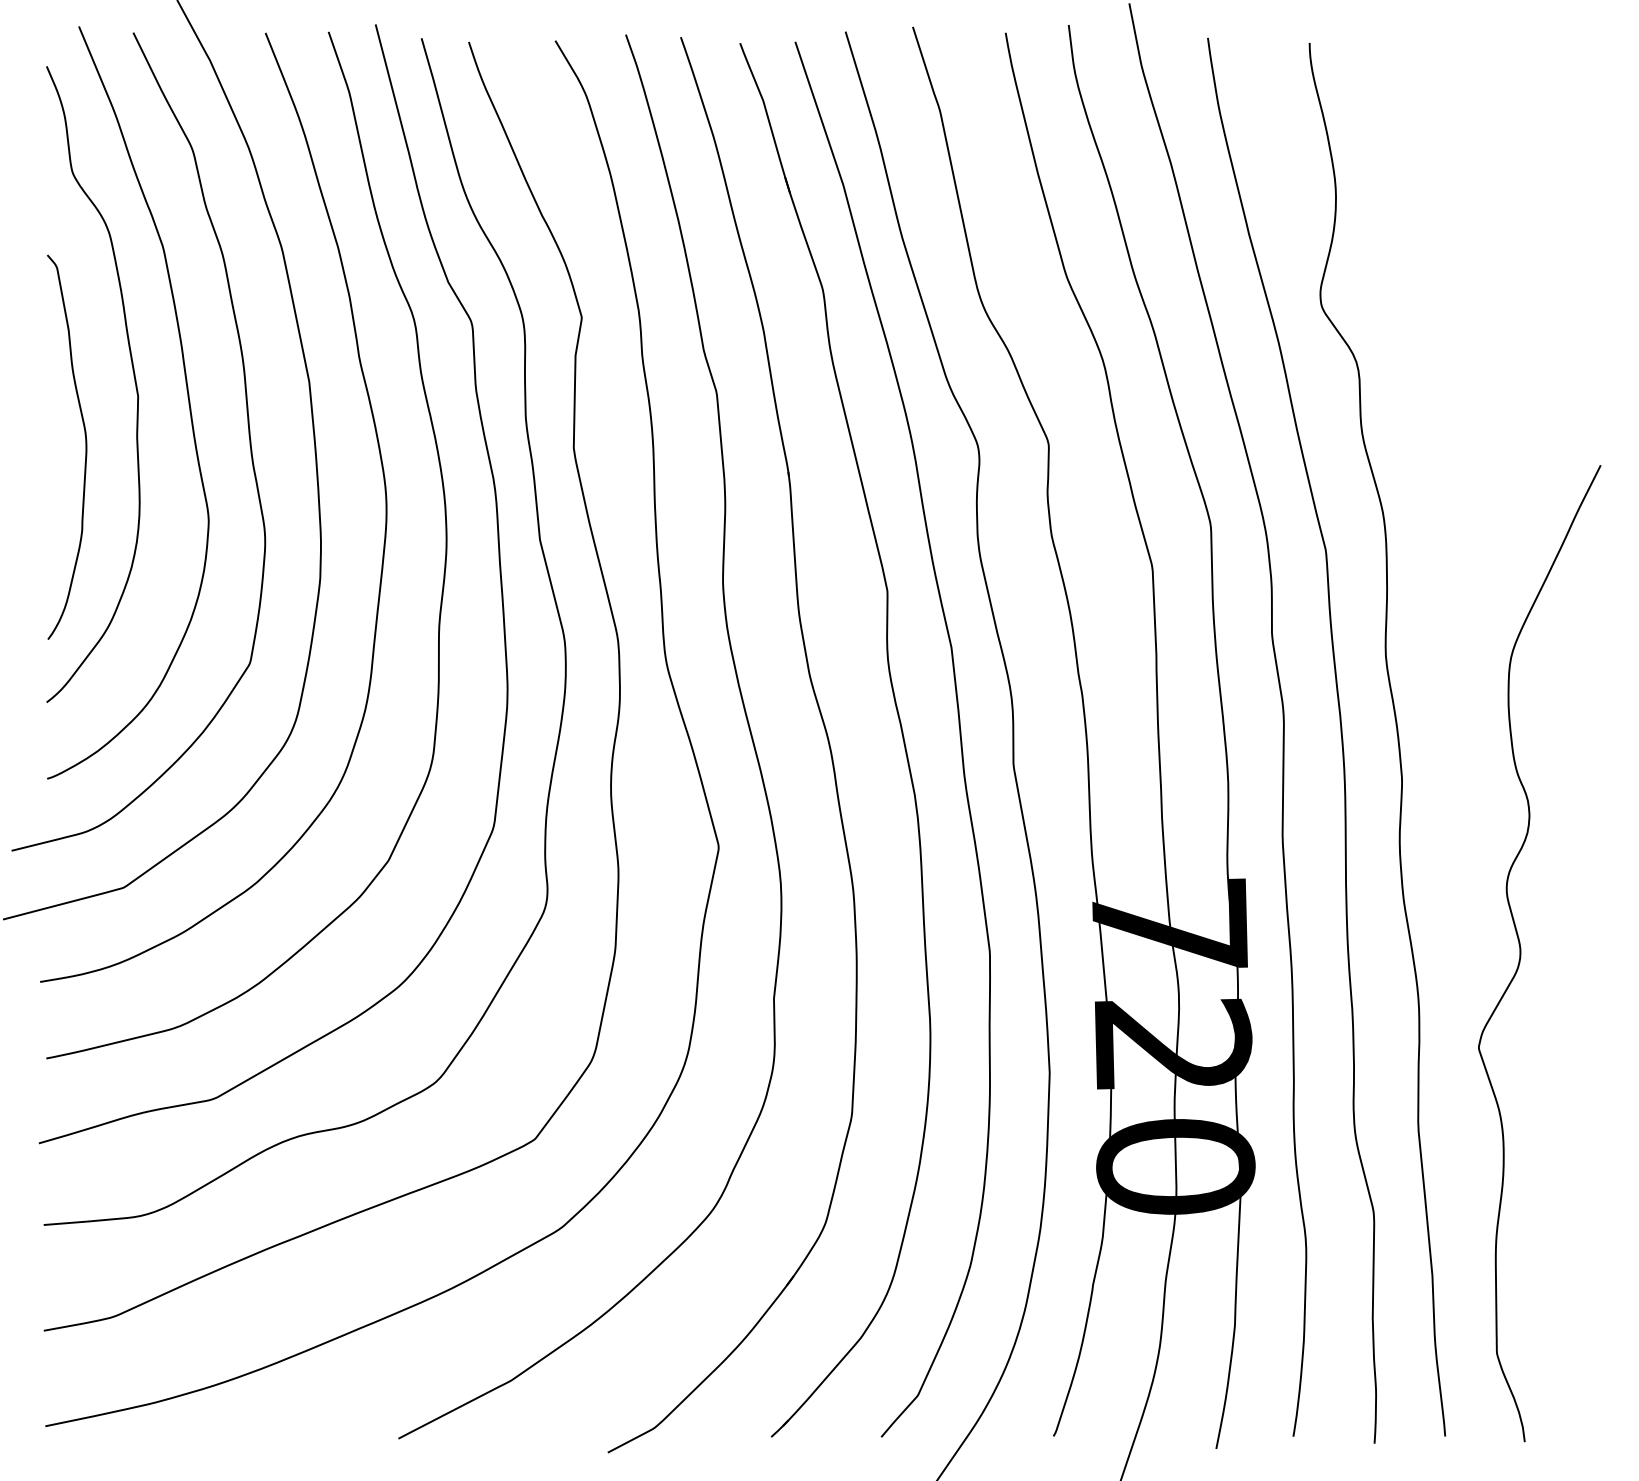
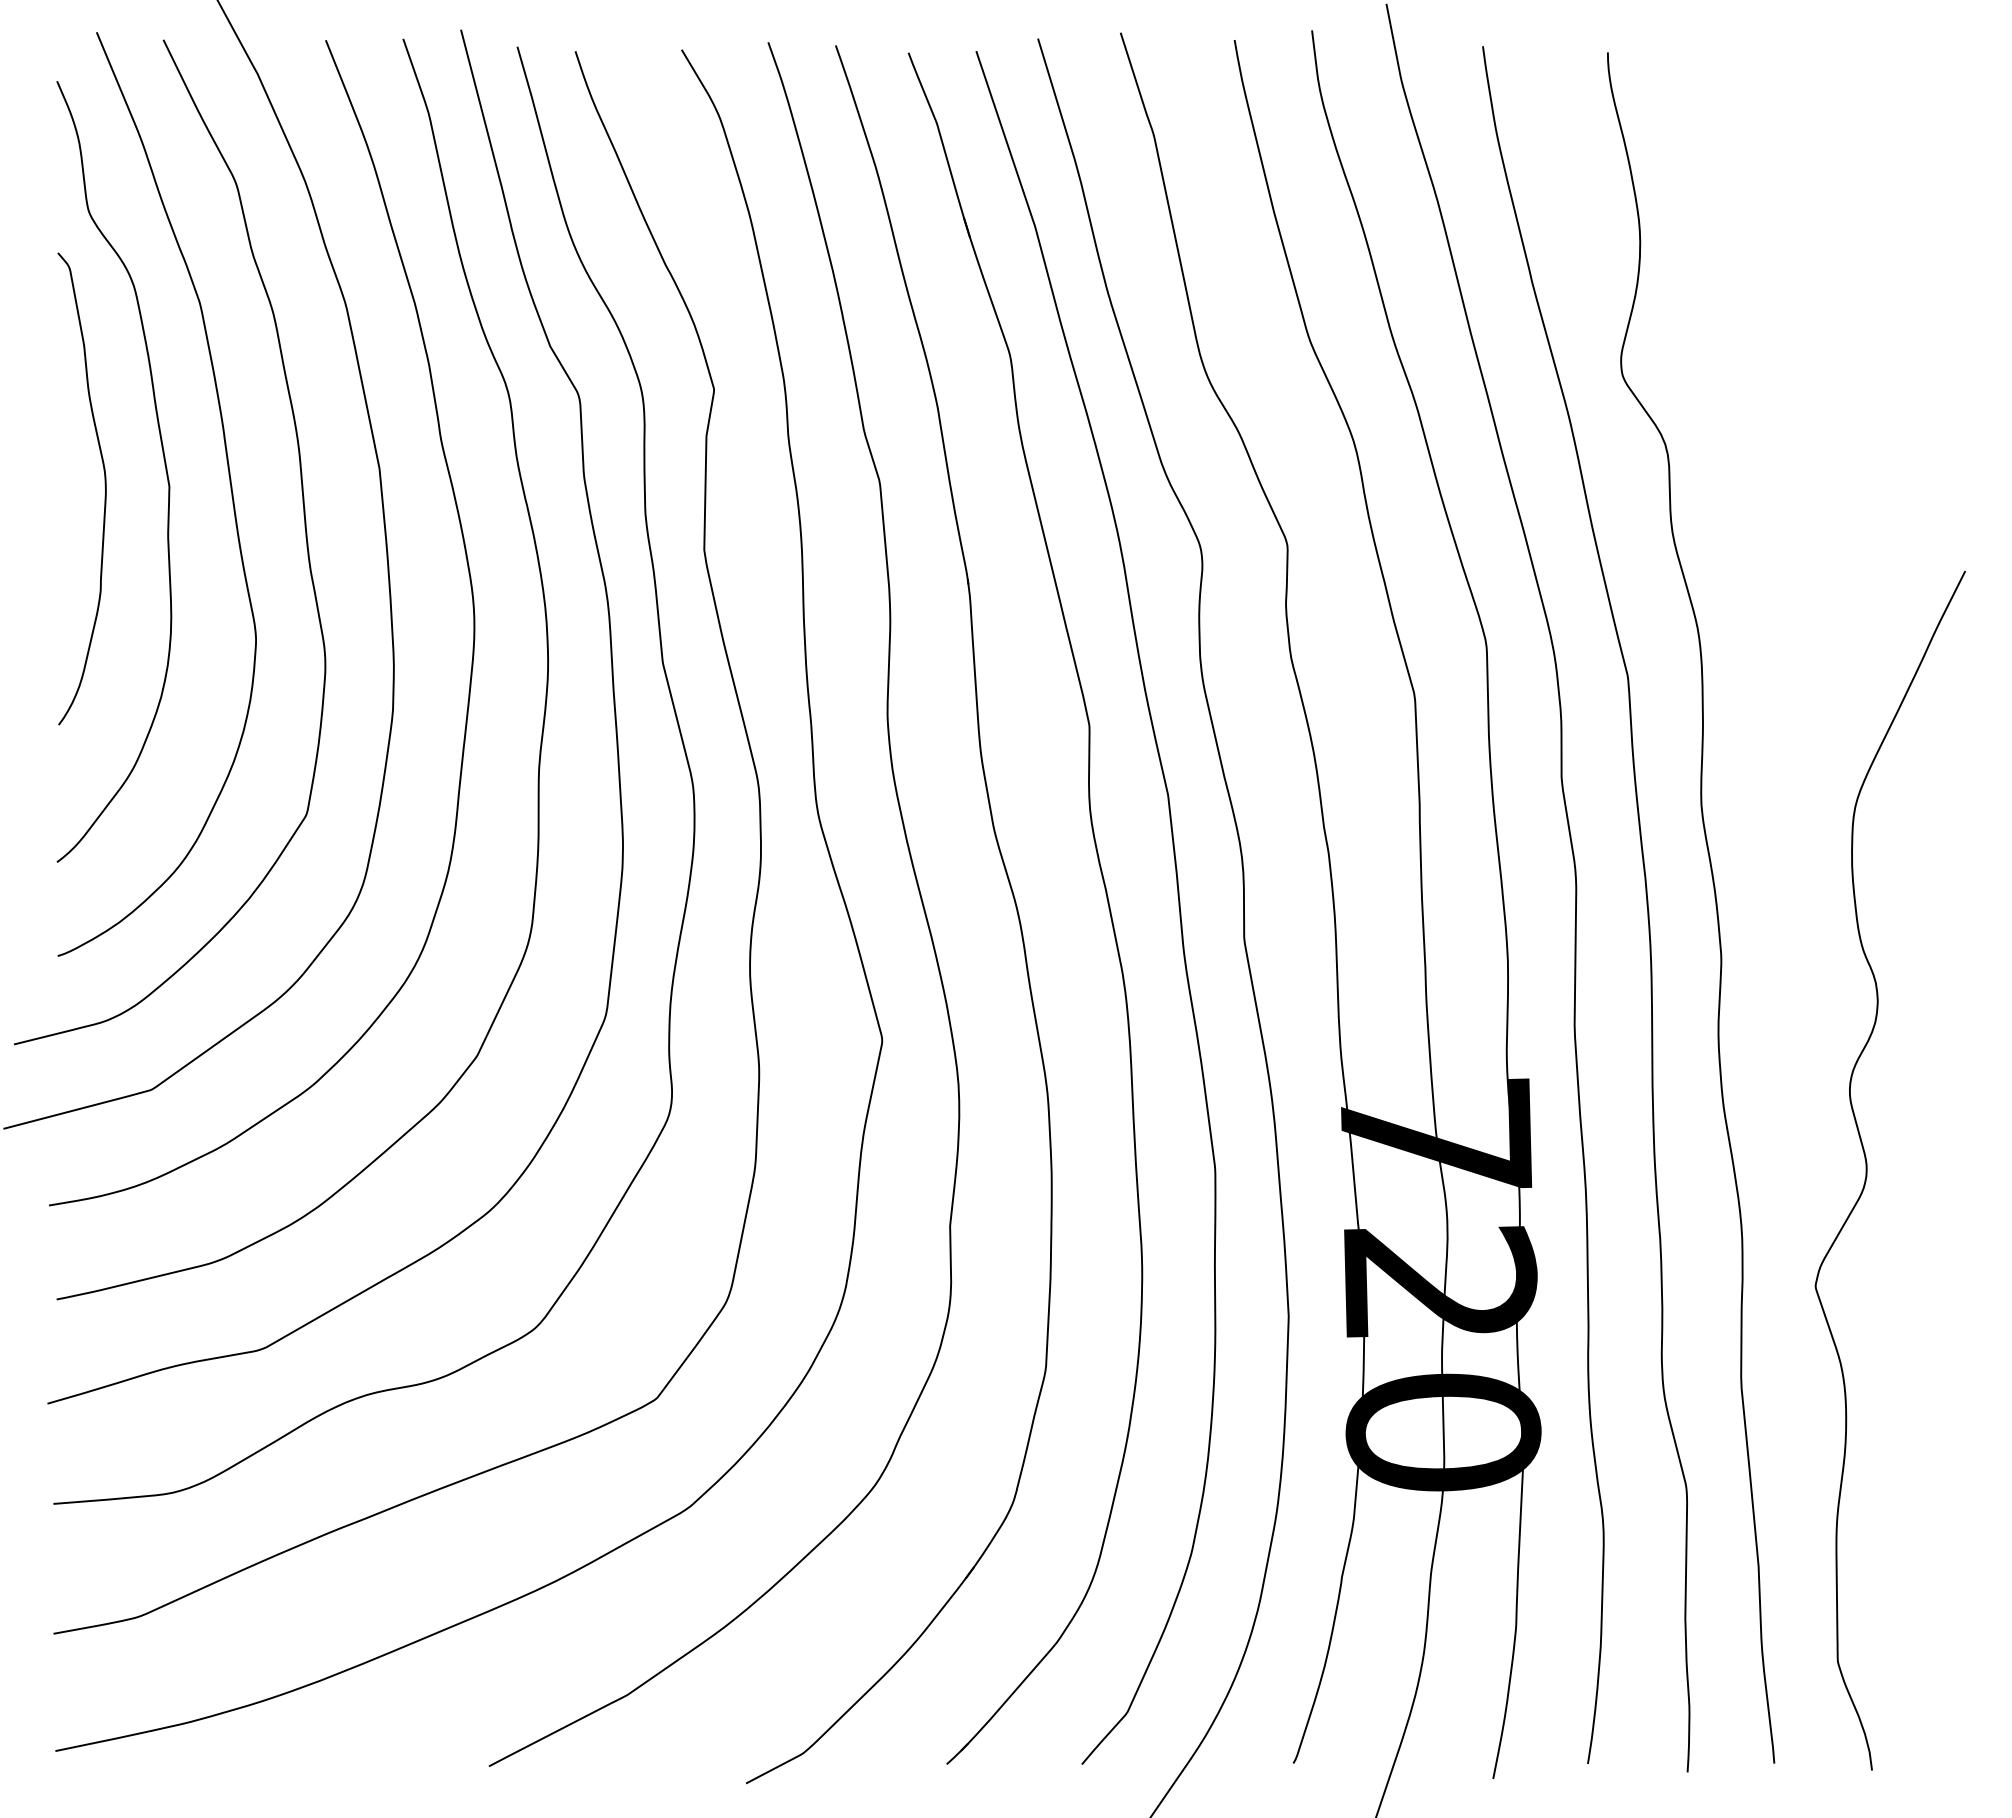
curve: (85, 445) -> (104, 486), moved

